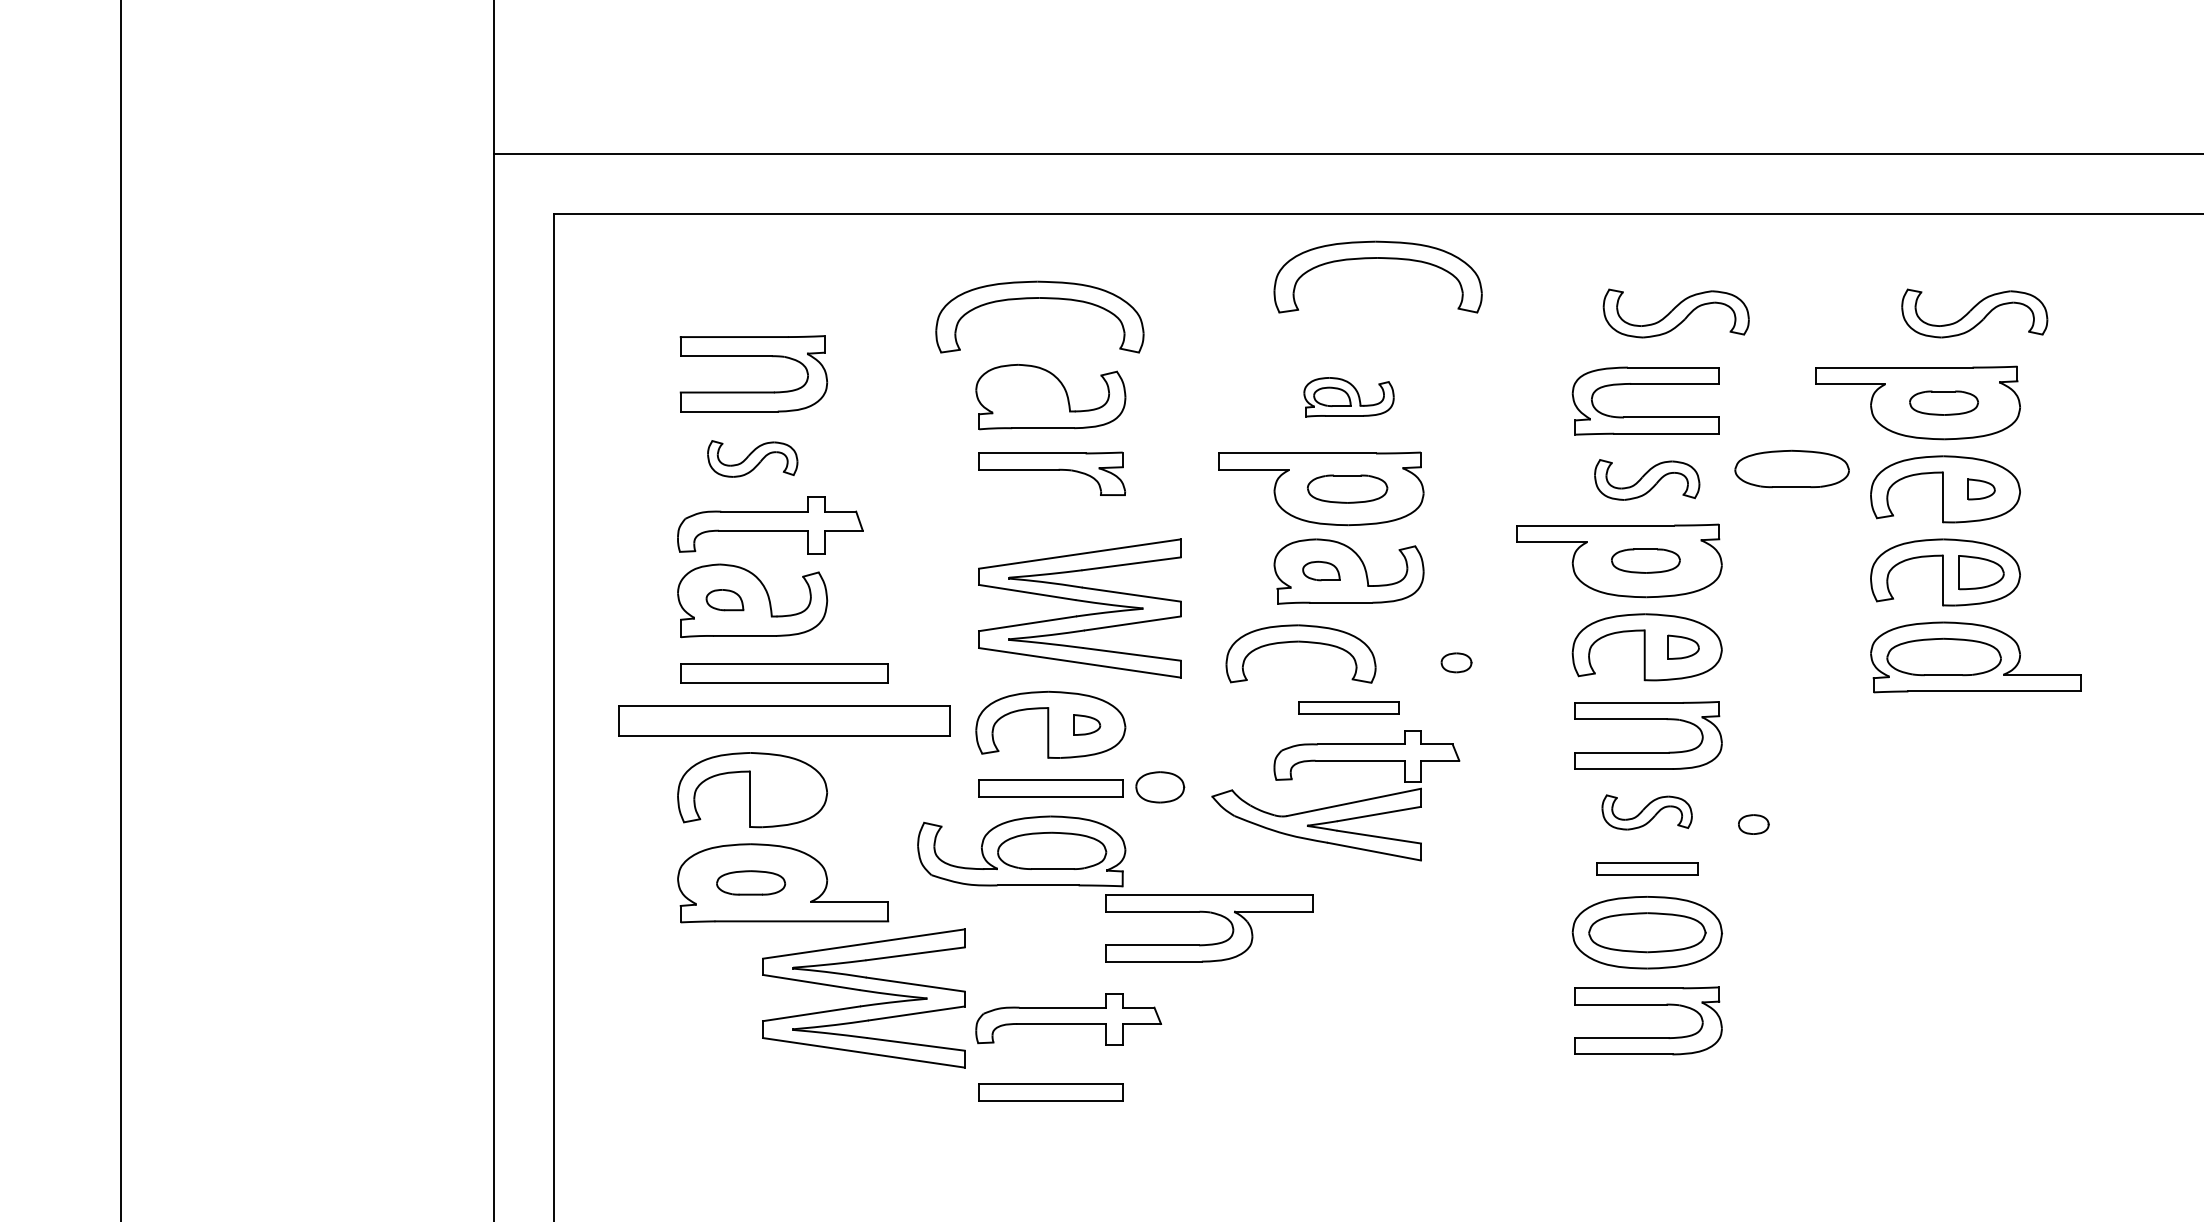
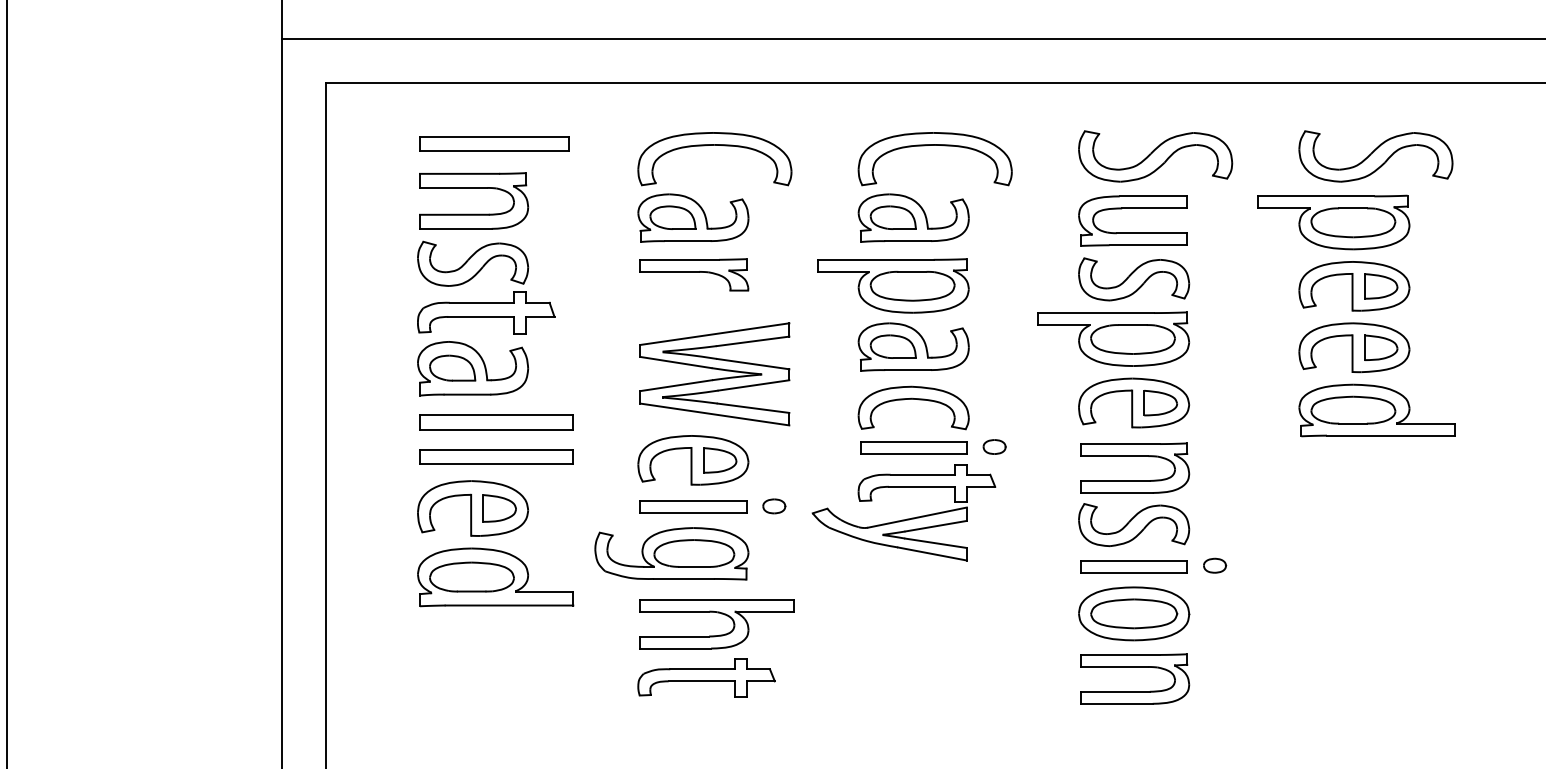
part: (1377, 258) -> (934, 145), moved
part: (781, 296) -> (494, 143), added
part: (1039, 298) -> (714, 145), moved
part: (1675, 313) -> (1154, 156), size x1.43
part: (1974, 313) -> (1375, 156), size x1.43
part: (1022, 396) -> (672, 217), added
part: (1348, 397) -> (913, 218), size x1.67
part: (1943, 402) -> (1352, 222), size x1.67
part: (752, 458) -> (473, 263), size x1.67
part: (1791, 468) -> (1240, 270), removed
part: (1646, 479) -> (1133, 279), size x1.43
part: (1347, 488) -> (912, 285), size x1.43
part: (1981, 489) -> (1380, 286), size x1.67
part: (1645, 560) -> (1132, 338), size x1.67
part: (1321, 570) -> (893, 346), size x1.67
part: (724, 599) -> (452, 367), size x1.67
part: (1300, 642) -> (913, 399), moved
part: (1683, 646) -> (1160, 402), size x1.43
part: (1456, 662) -> (994, 446), moved
part: (1348, 707) -> (913, 447), size x1.43
part: (784, 720) -> (496, 457), size x0.62
part: (1086, 724) -> (719, 460), size x1.67
part: (1160, 786) -> (774, 505), size x0.62
part: (788, 789) -> (499, 508), added
part: (1646, 812) -> (1133, 525), size x1.67
part: (1753, 824) -> (1214, 565), moved
part: (1646, 868) -> (1133, 566), size x1.43
part: (750, 882) -> (471, 576), size x1.67
part: (1213, 914) -> (719, 613), moved
part: (865, 1004) -> (556, 666), removed
part: (1050, 1092) -> (693, 731), removed

